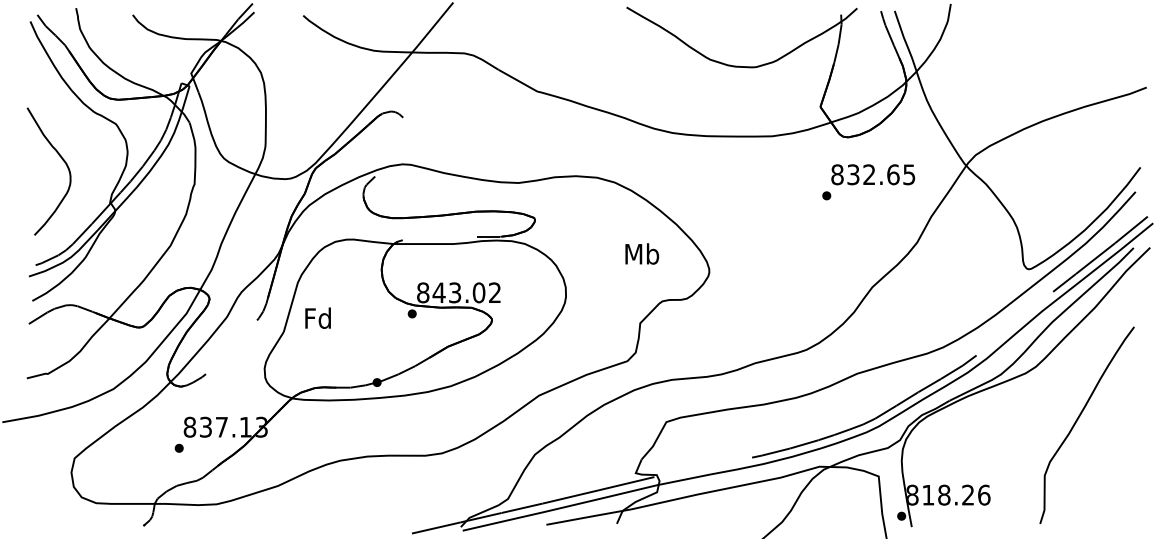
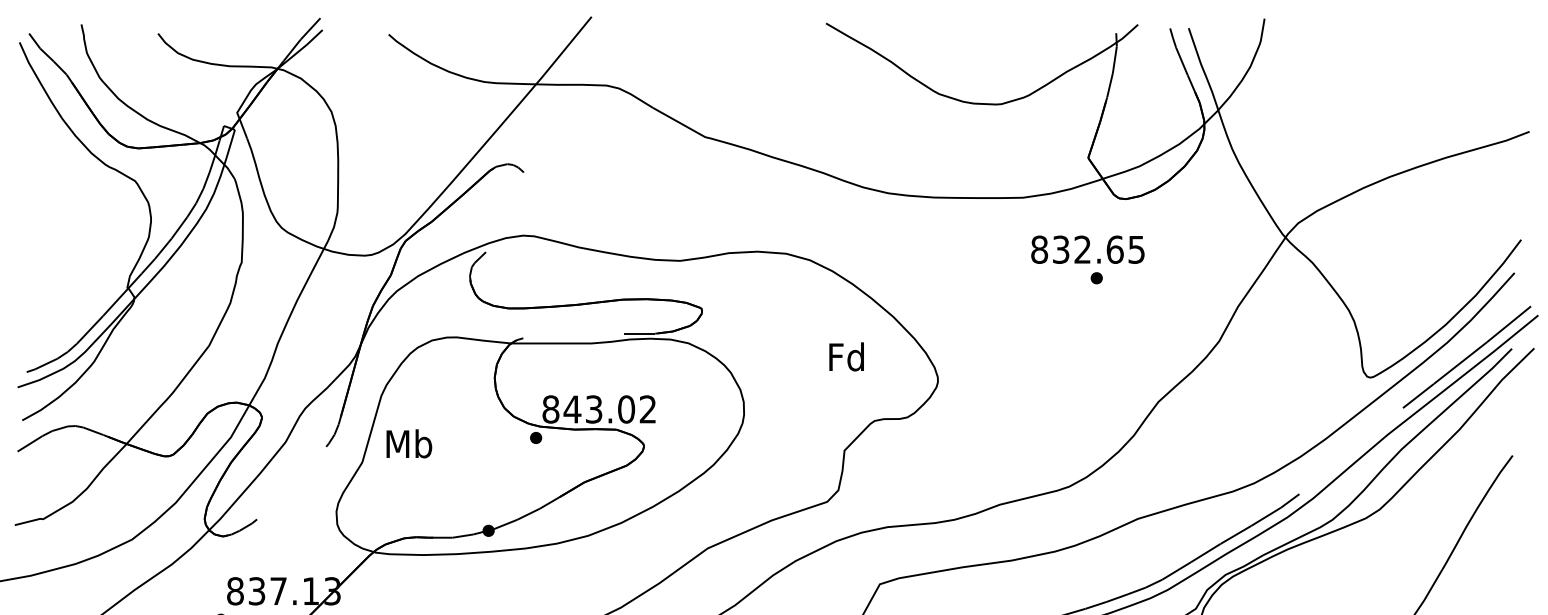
curve: (62, 160) -> (63, 230), removed
text: (873, 174) -> (1088, 249), moved
text: (642, 253) -> (847, 356), Mb -> Fd
text: (318, 317) -> (409, 442), Fd -> Mb

